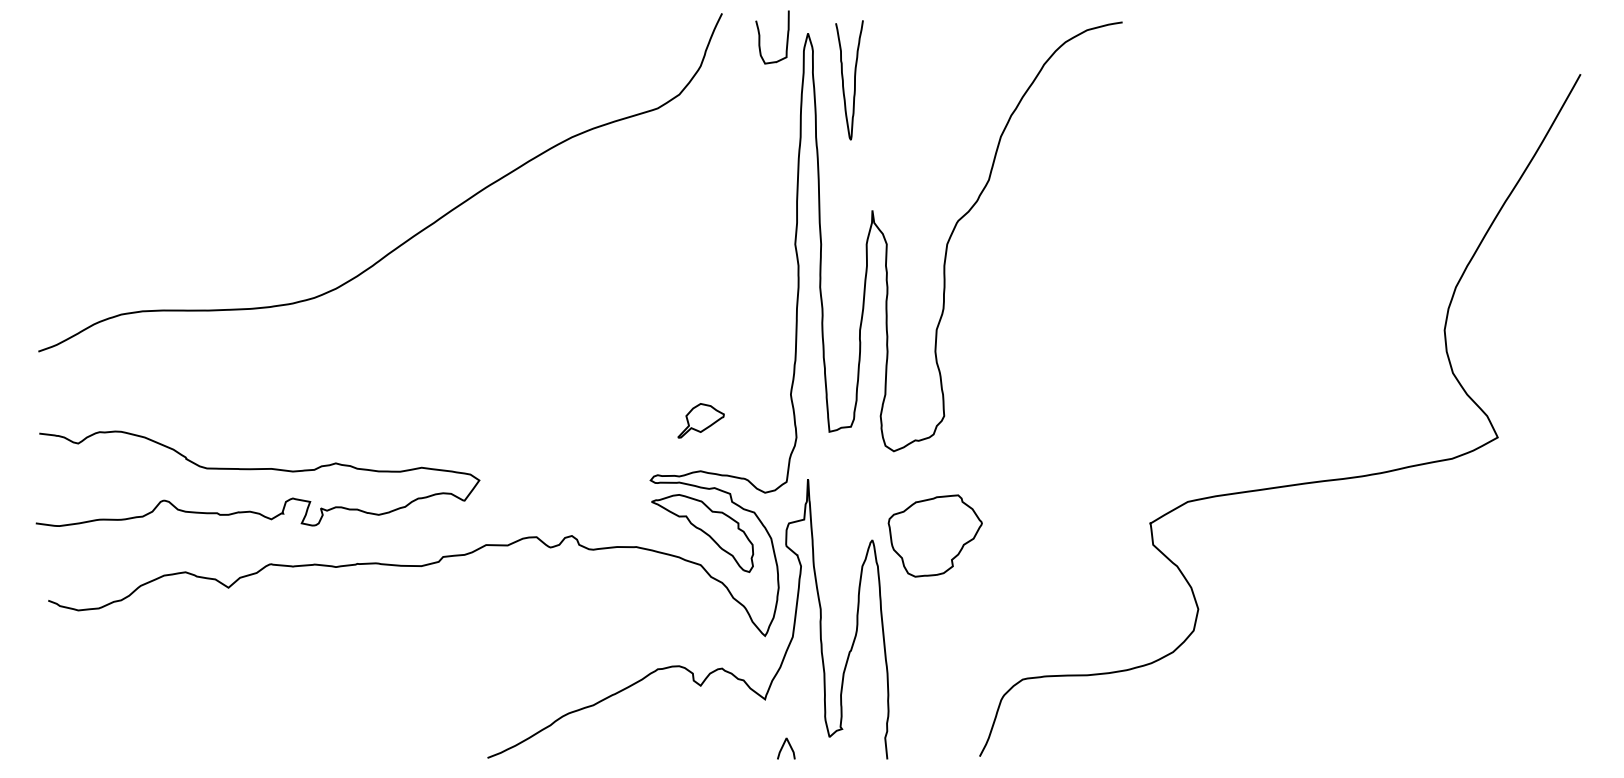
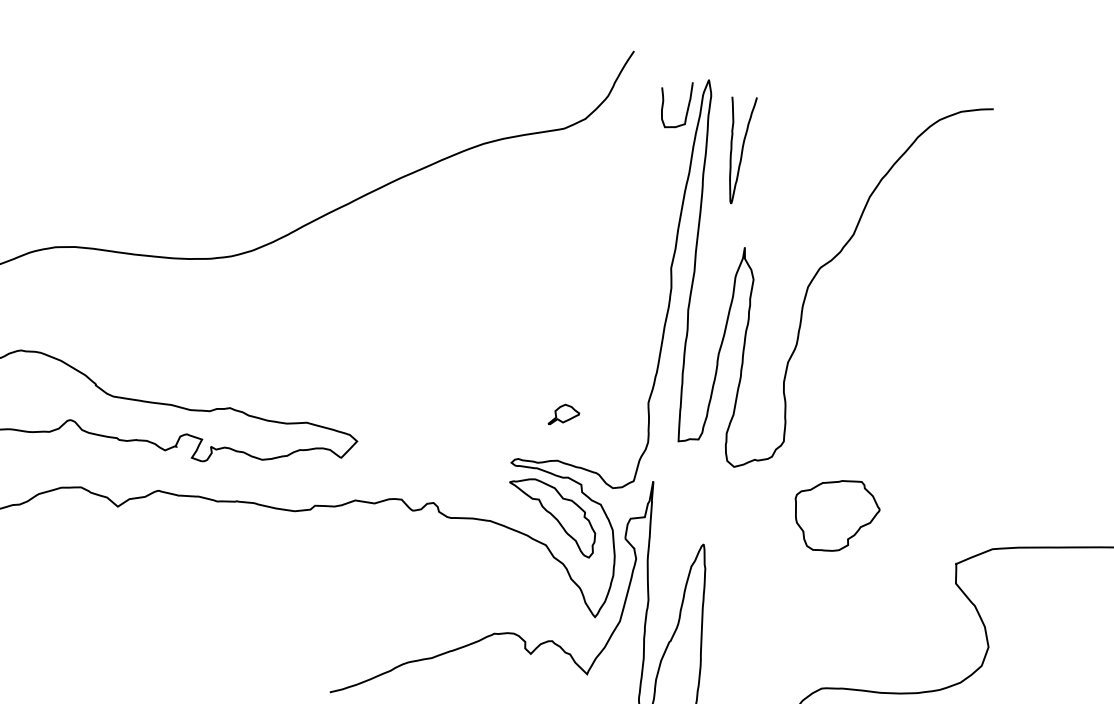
curve: (760, 37) -> (664, 103), moved
curve: (854, 80) -> (741, 150), moved
part: (700, 420) -> (563, 415), size x0.7
part: (934, 535) -> (835, 515), moved

